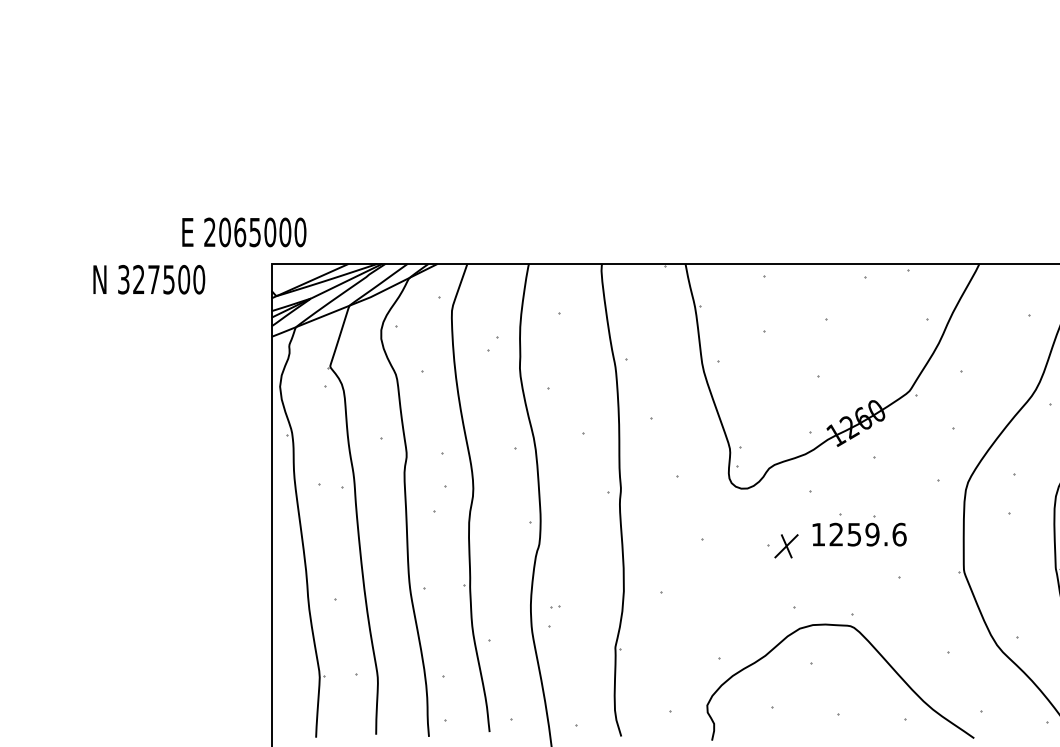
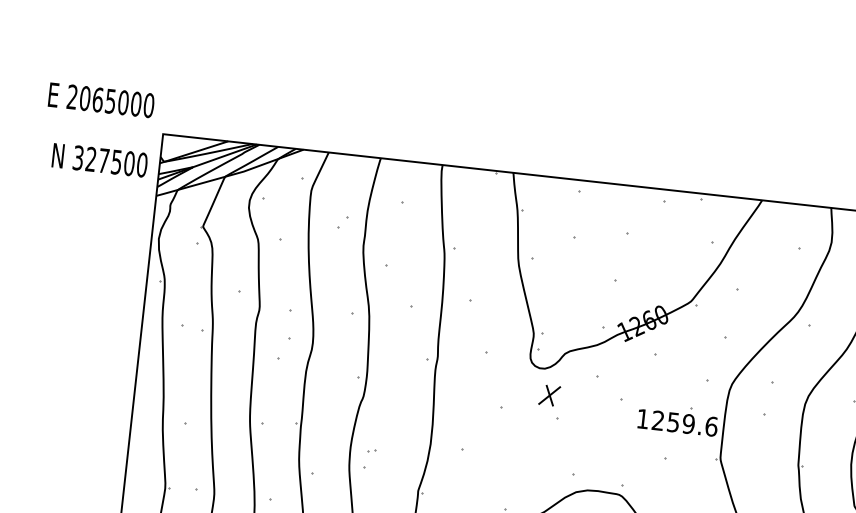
text: (244, 232) -> (101, 100), moved
text: (149, 279) -> (100, 160), moved
part: (859, 530) -> (678, 419), moved
part: (786, 546) -> (549, 395), moved

